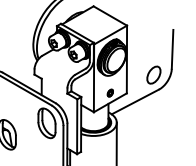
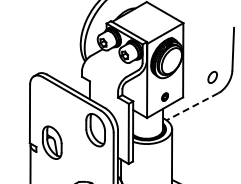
part: (153, 75) -> (212, 77), size x0.6
line: (135, 102) -> (192, 107), solid -> dashed

